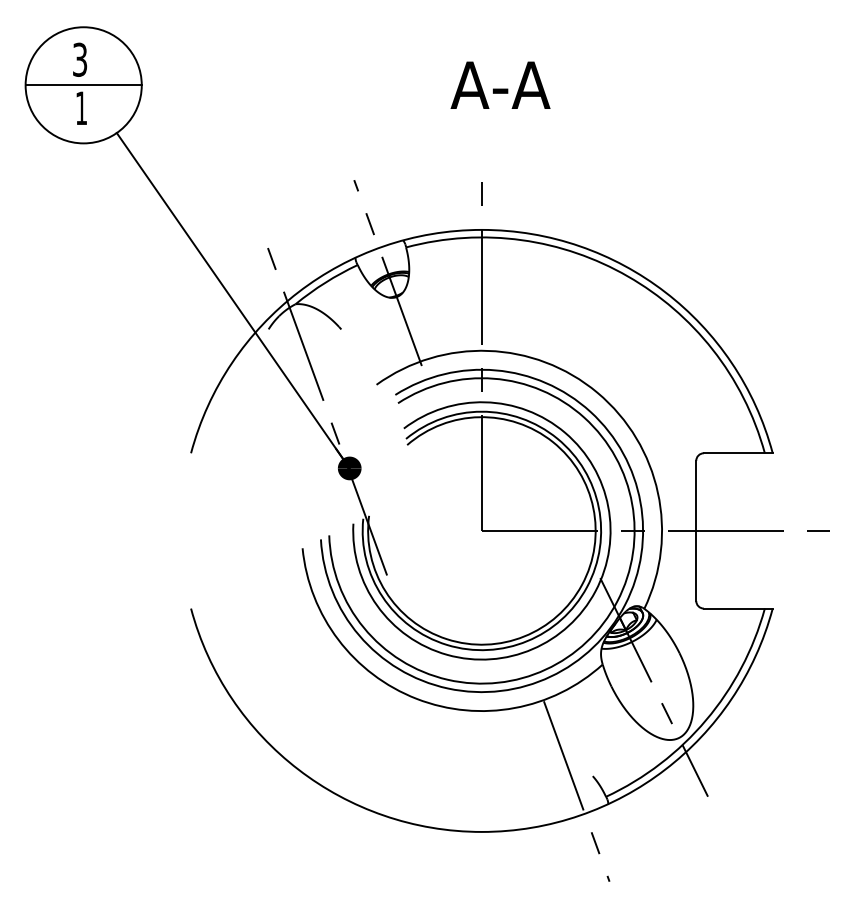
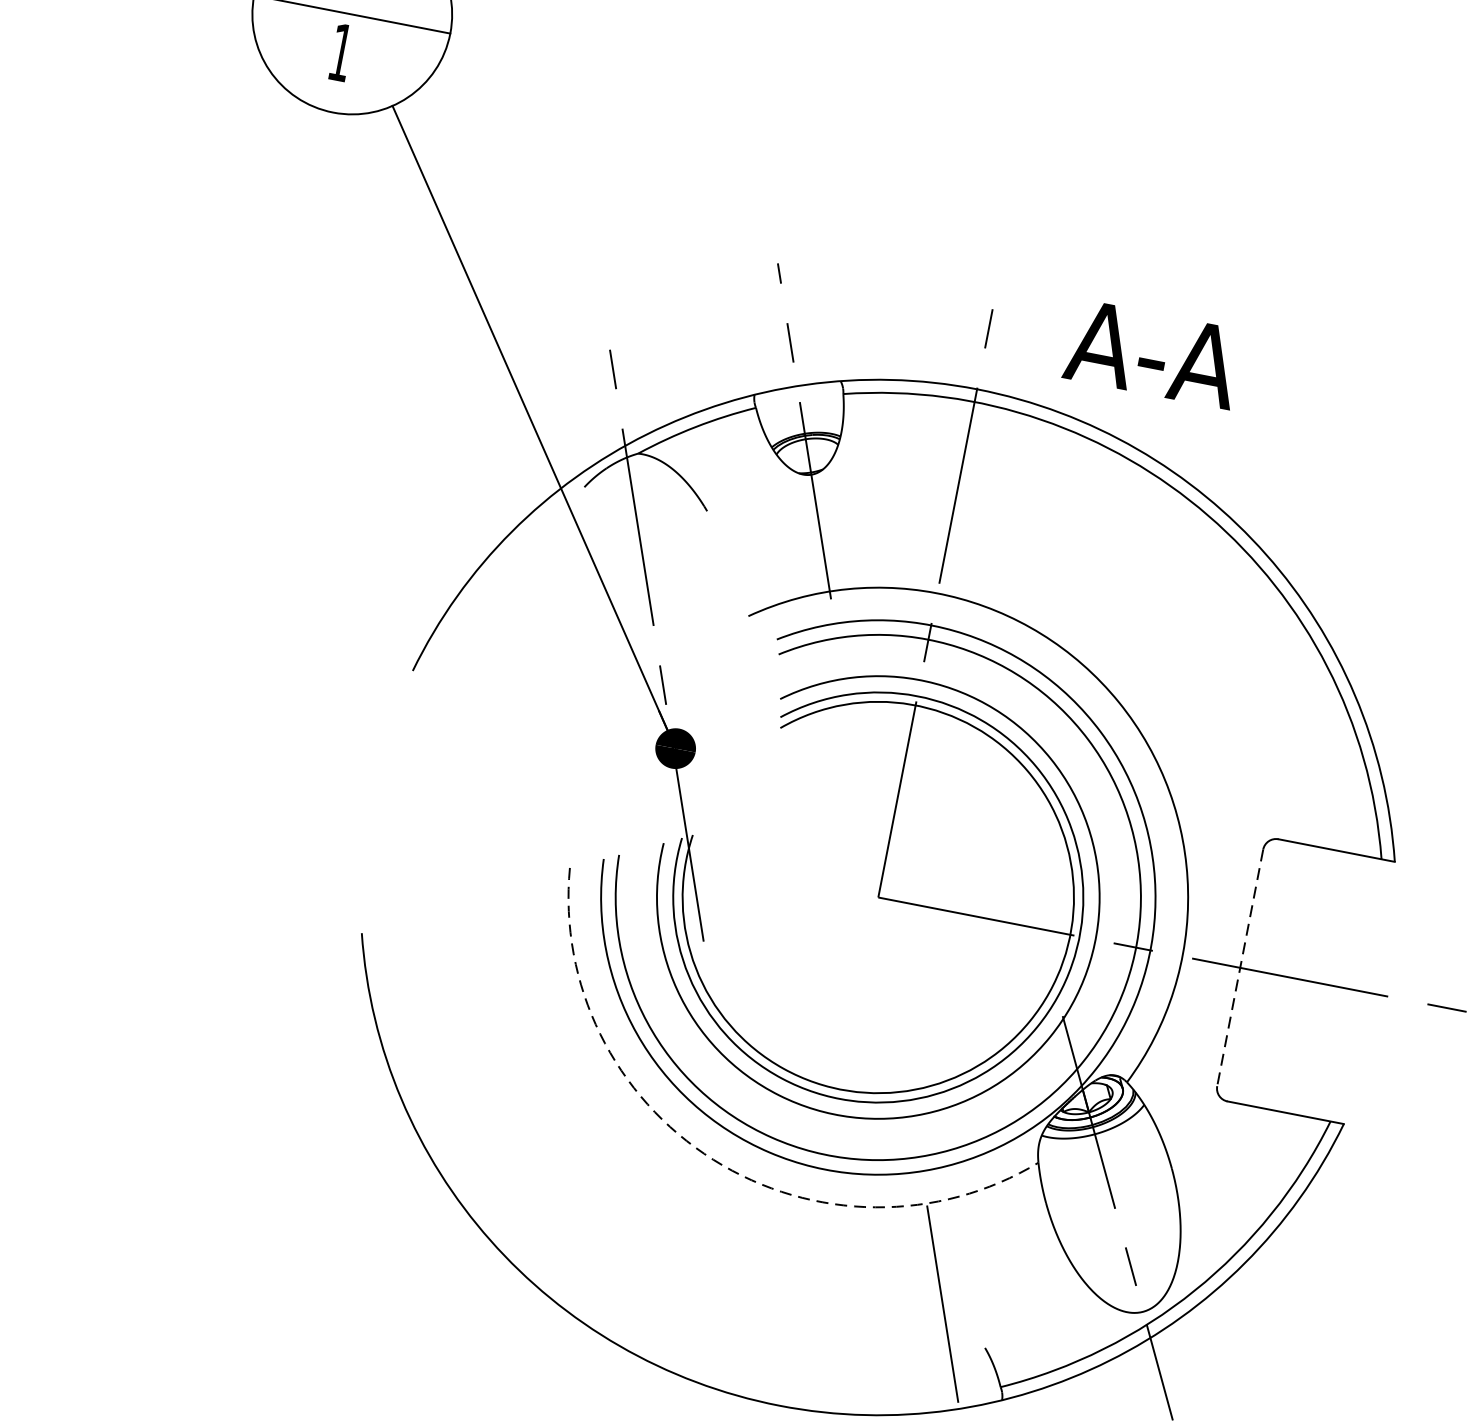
text: (500, 84) -> (1153, 352), moved
line: (696, 531) -> (1240, 968), solid -> dashed
arc: (416, 698) -> (712, 1158), solid -> dashed

